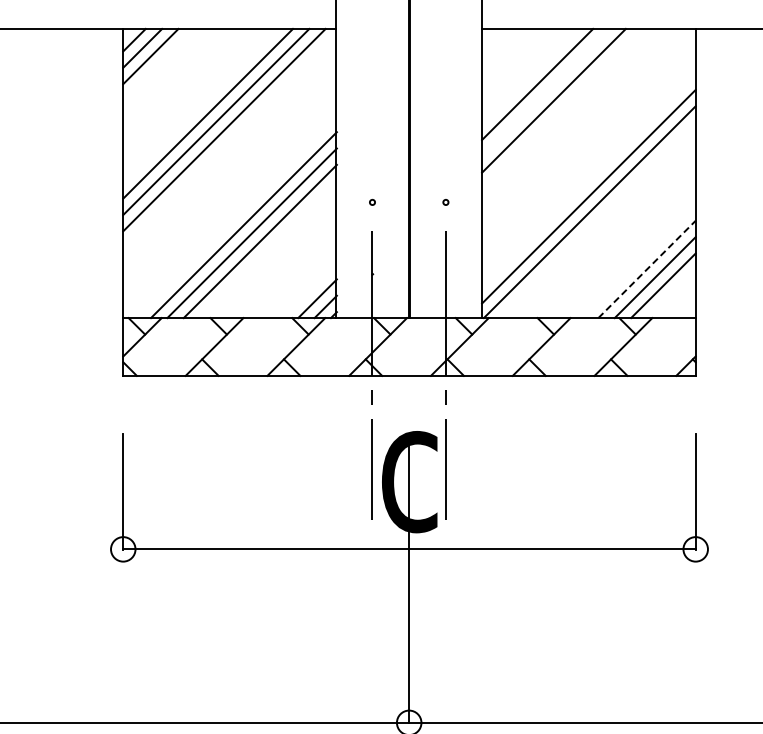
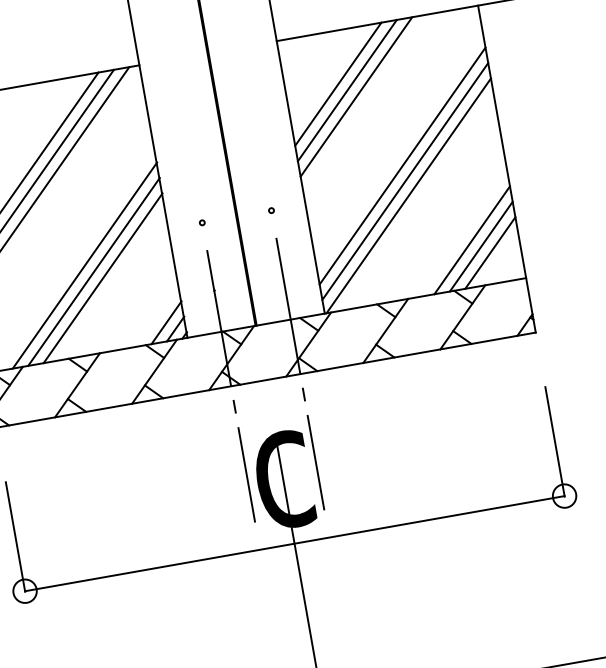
line: (545, 92) -> (347, 90), added
line: (588, 180) -> (402, 166), added
line: (647, 269) -> (472, 240), dashed -> solid

